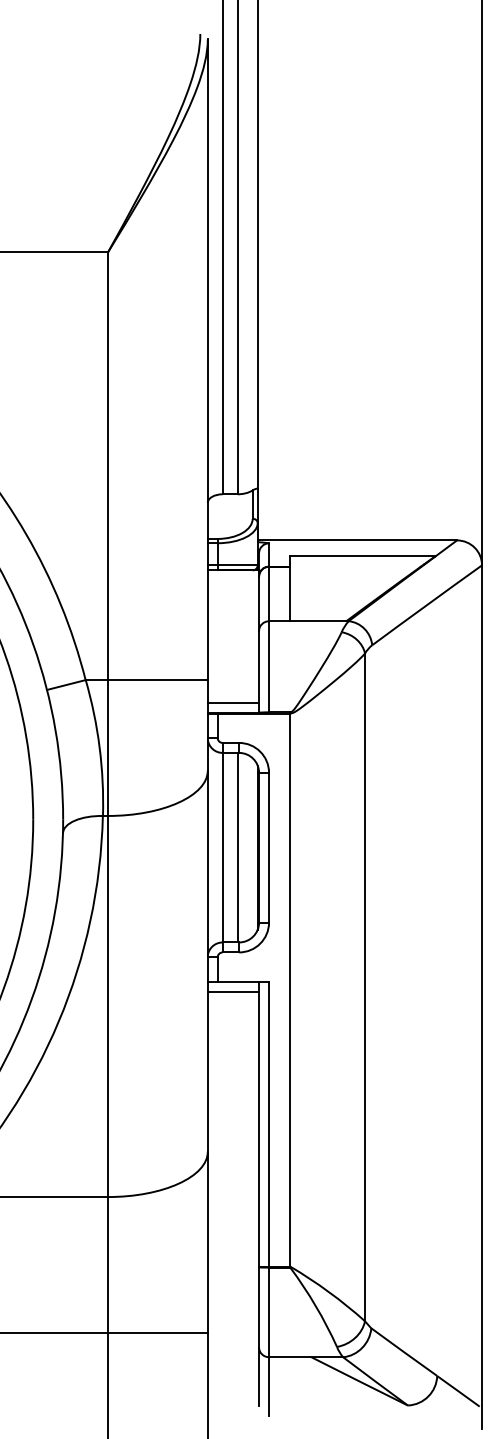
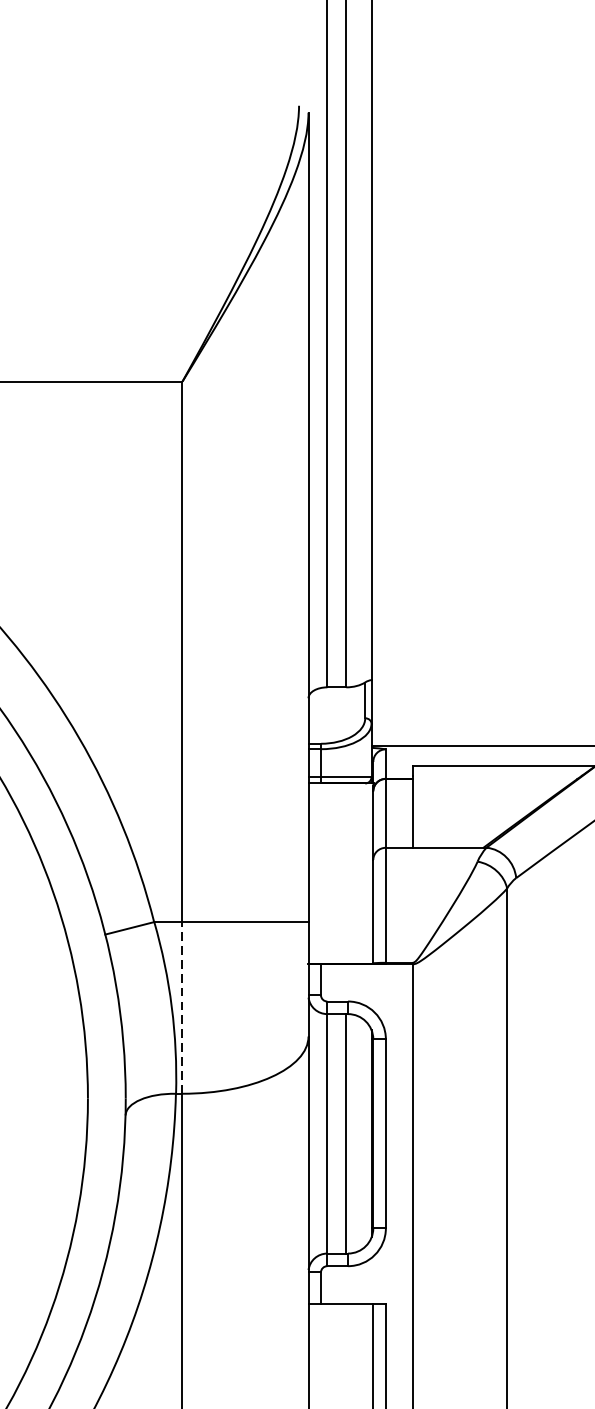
line: (233, 703) -> (340, 951), removed
line: (108, 748) -> (183, 1008), solid -> dashed
line: (233, 992) -> (340, 1316), removed

